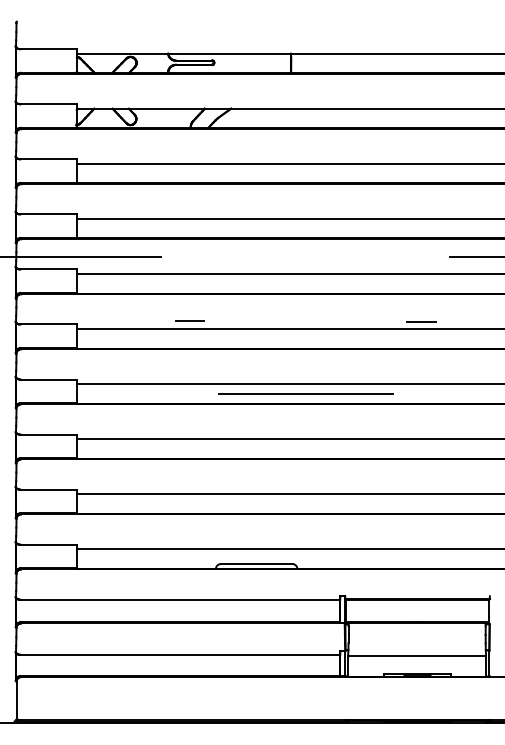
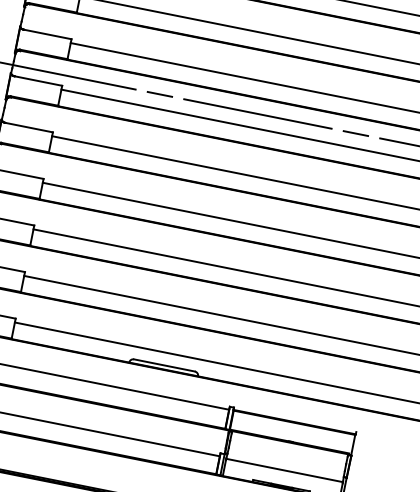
line: (189, 320) -> (159, 93), moved
line: (421, 321) -> (355, 133), moved
line: (305, 393) -> (257, 113), moved

